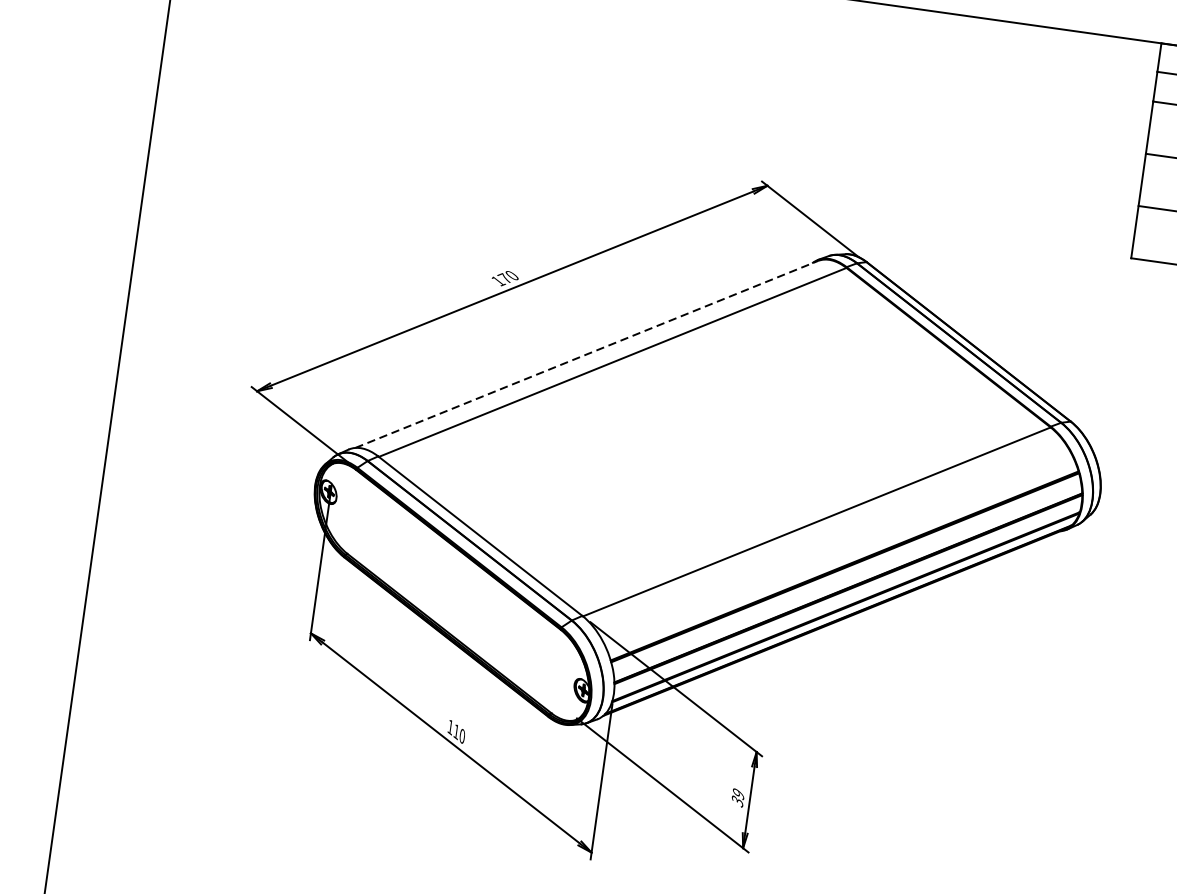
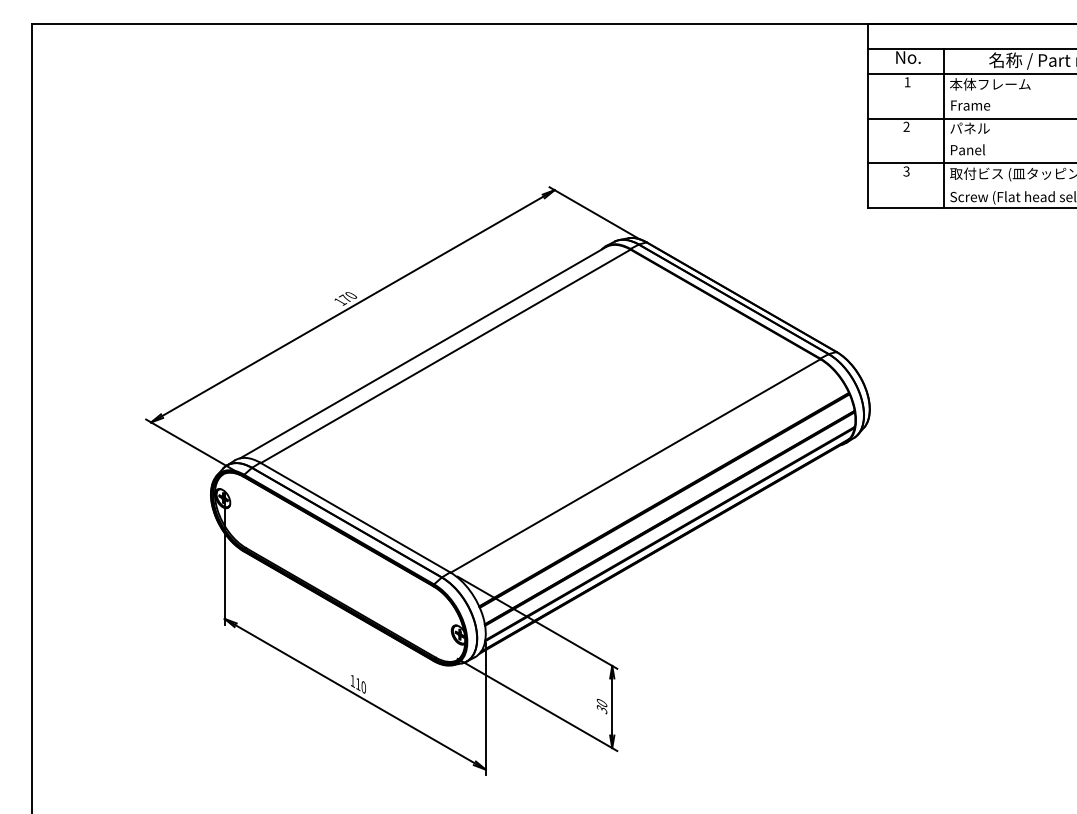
line: (587, 354) -> (423, 352), dashed -> solid
text: (738, 795) -> (602, 704), 39 -> 30

